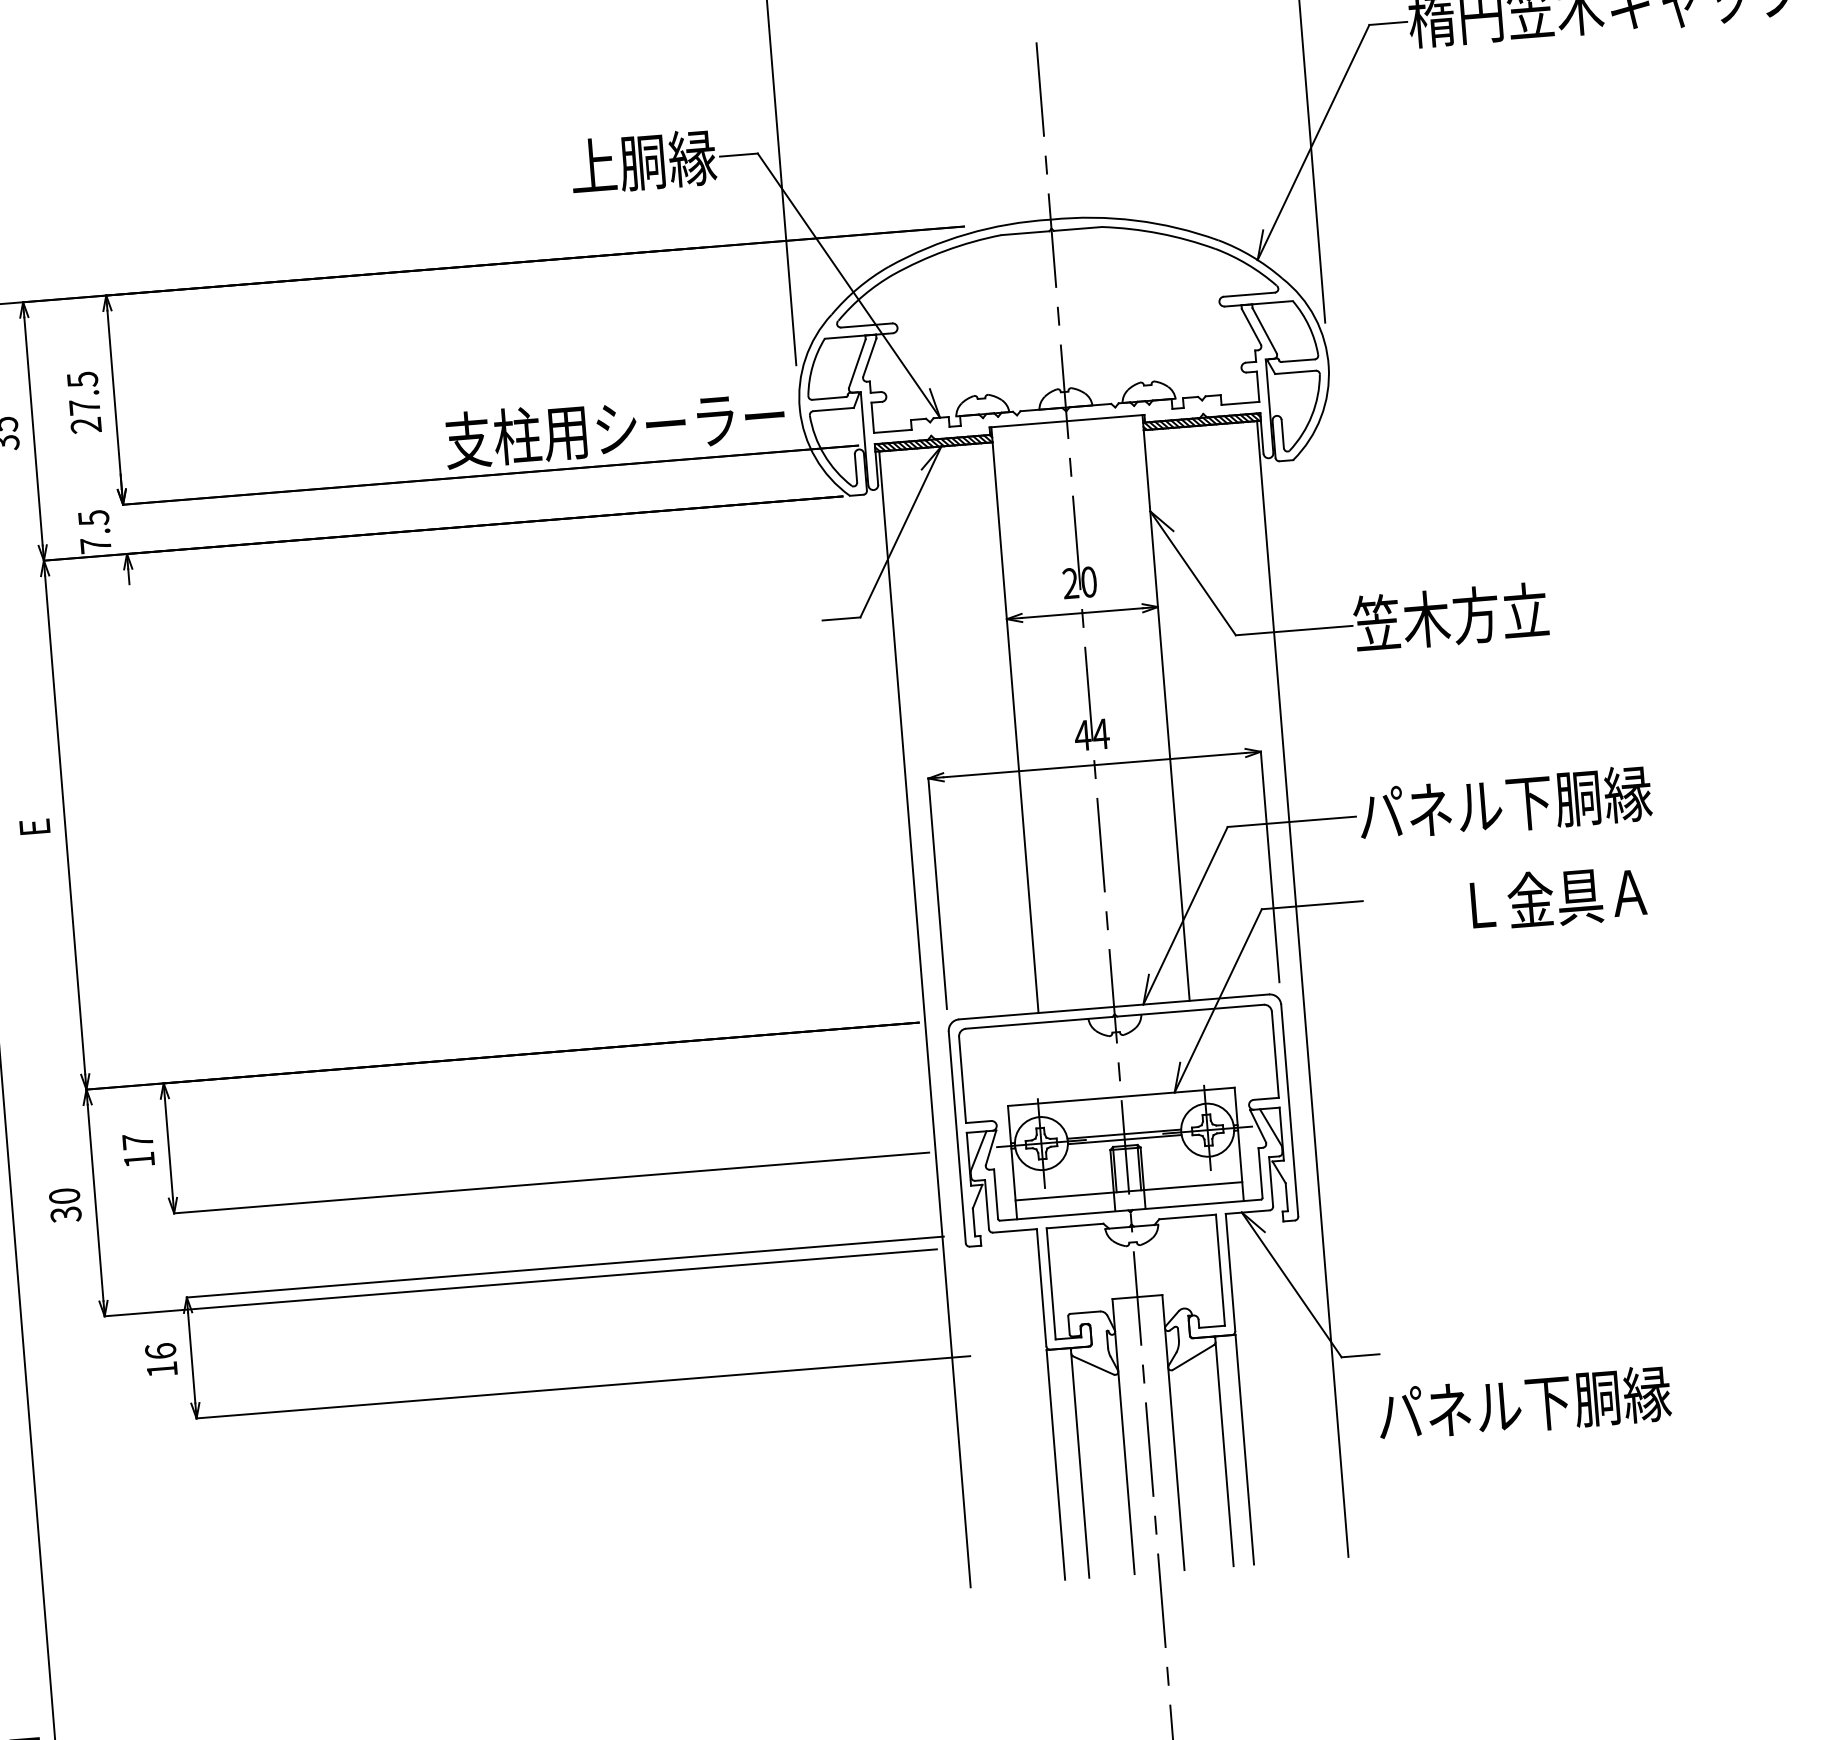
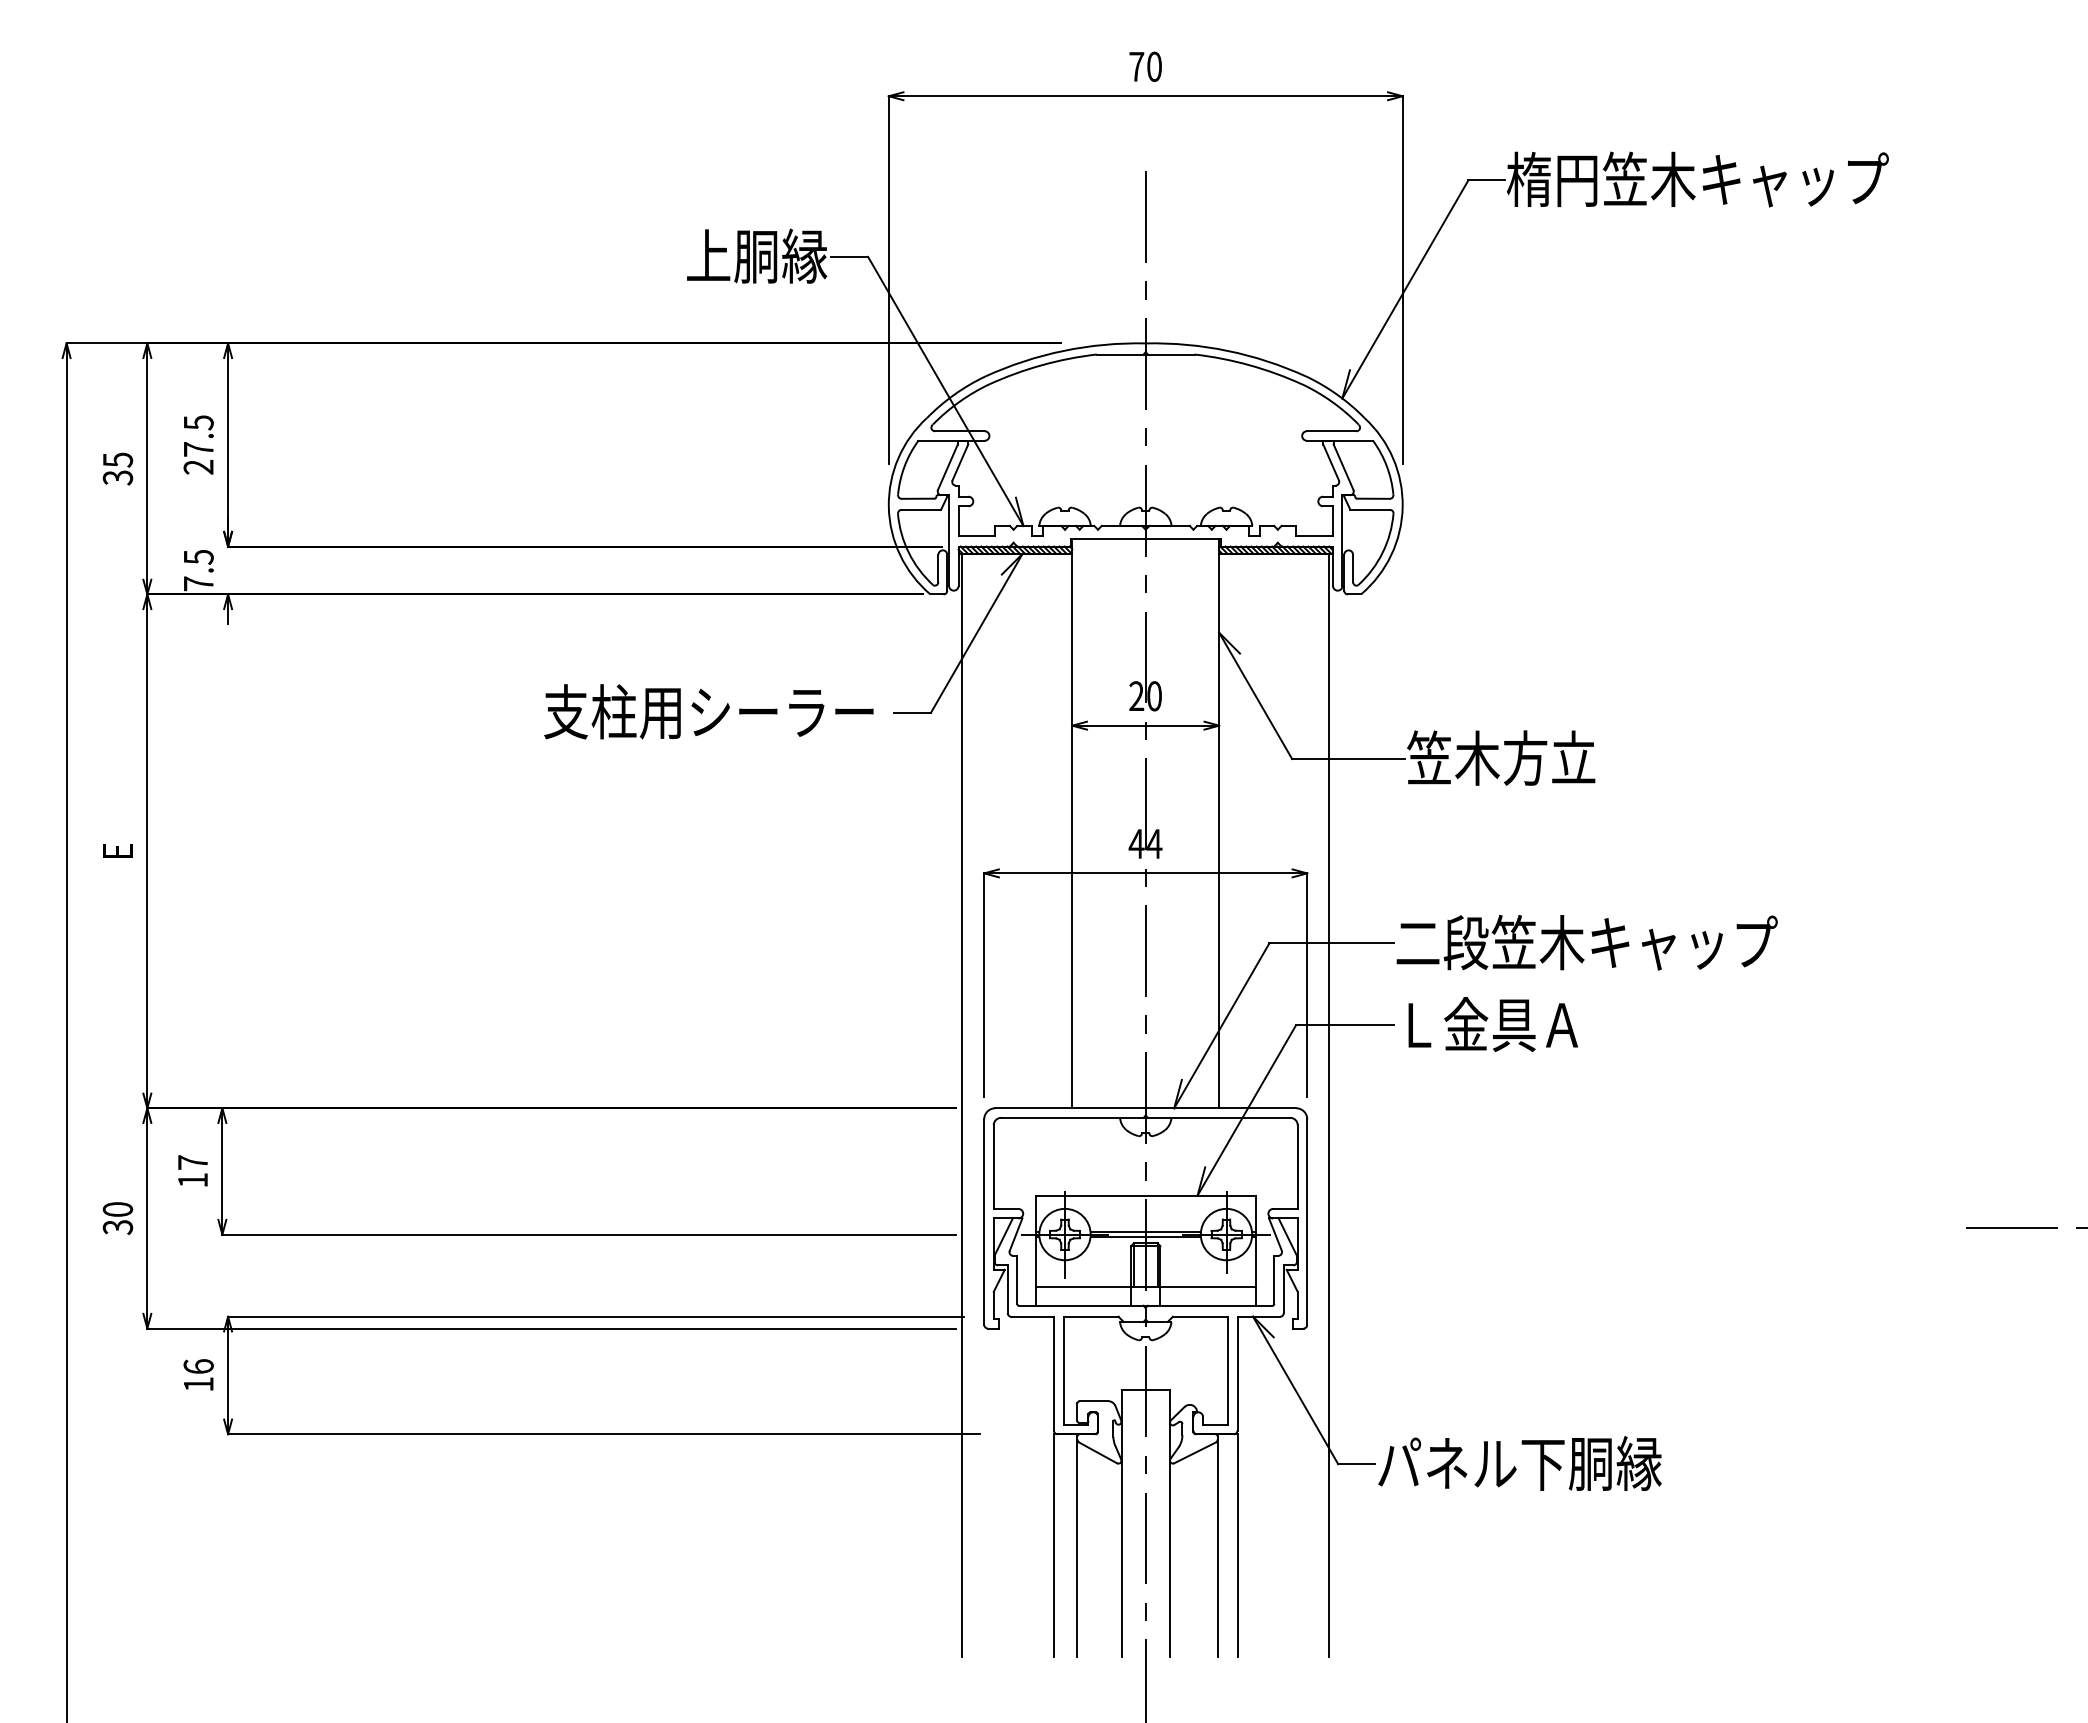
text: (614, 427) -> (708, 711), moved
text: (1554, 799) -> (1586, 942), パネル下胴縁 -> 二段笠木キャップ
text: (1557, 897) -> (1492, 1024), moved
text: (1523, 1404) -> (1519, 1463), moved

